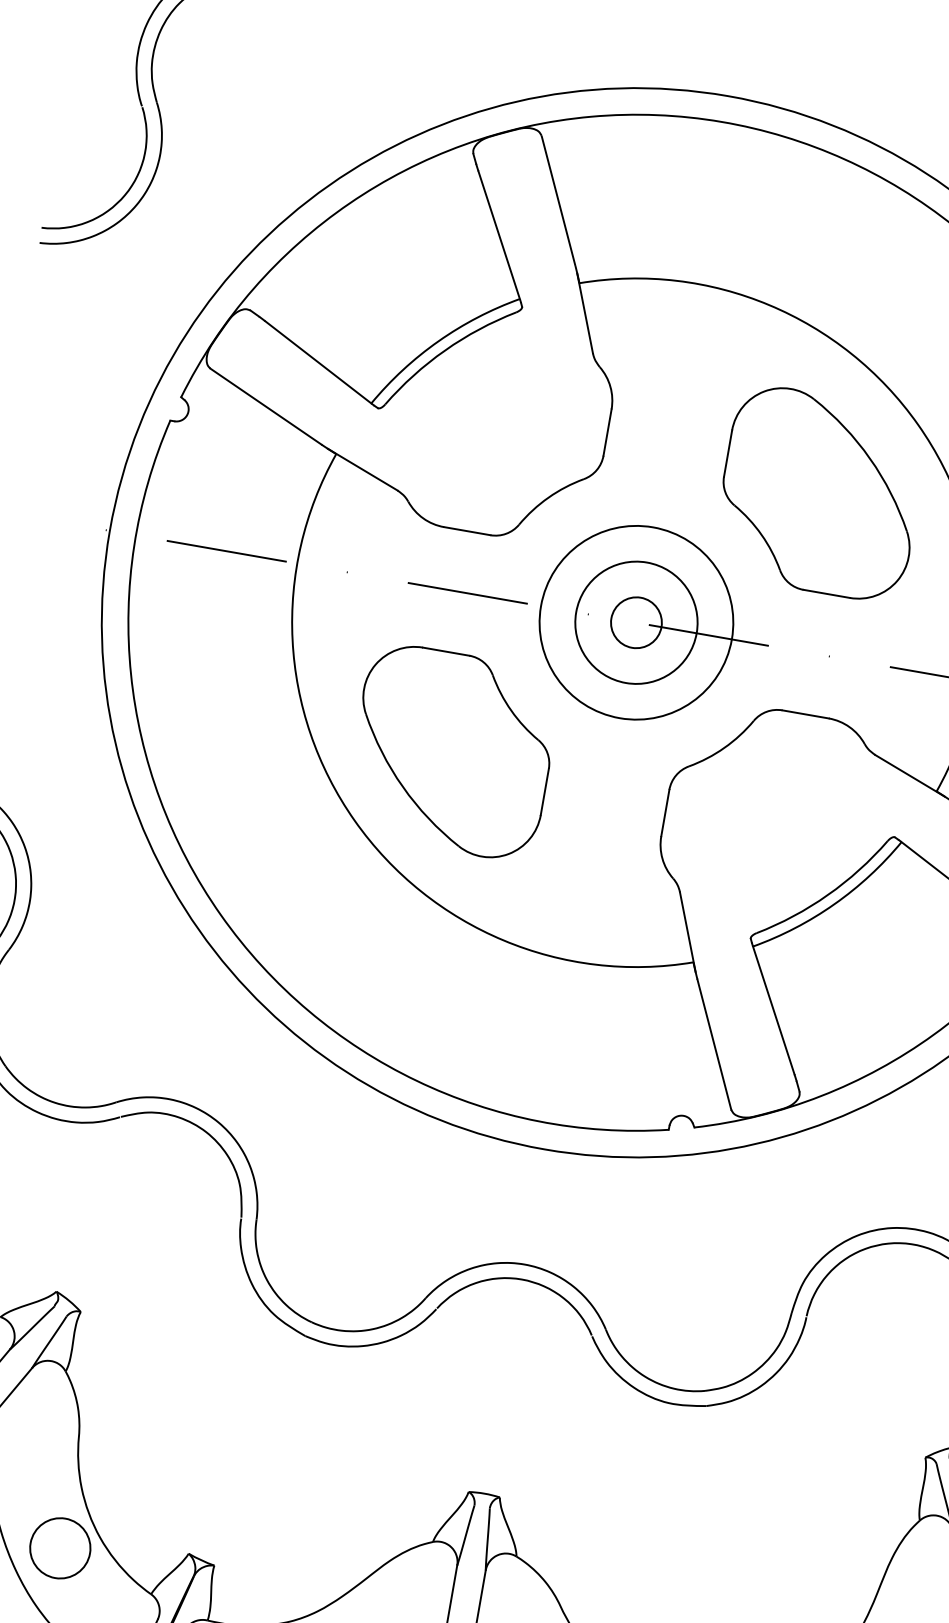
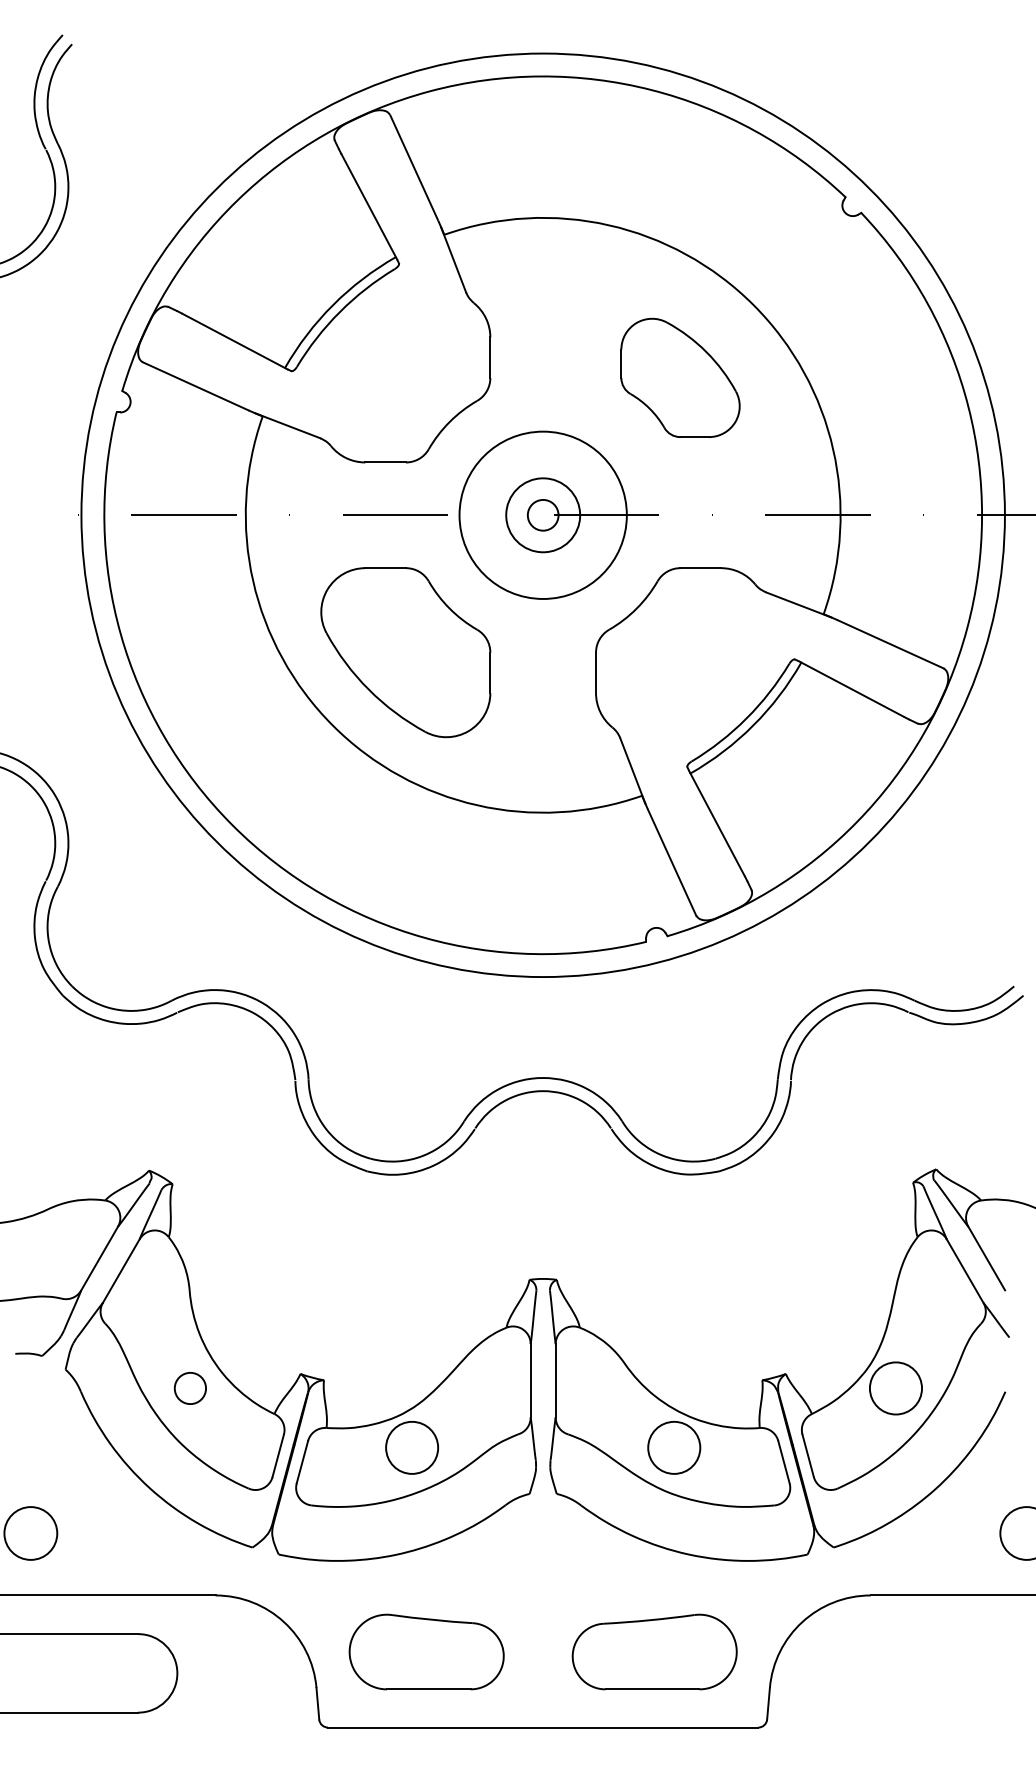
part: (820, 492) -> (680, 377), size x0.7
circle: (636, 623) -> (543, 515), size x0.7
circle: (636, 623) -> (543, 515), size x0.7
circle: (60, 1548) -> (190, 1388), size x0.6

